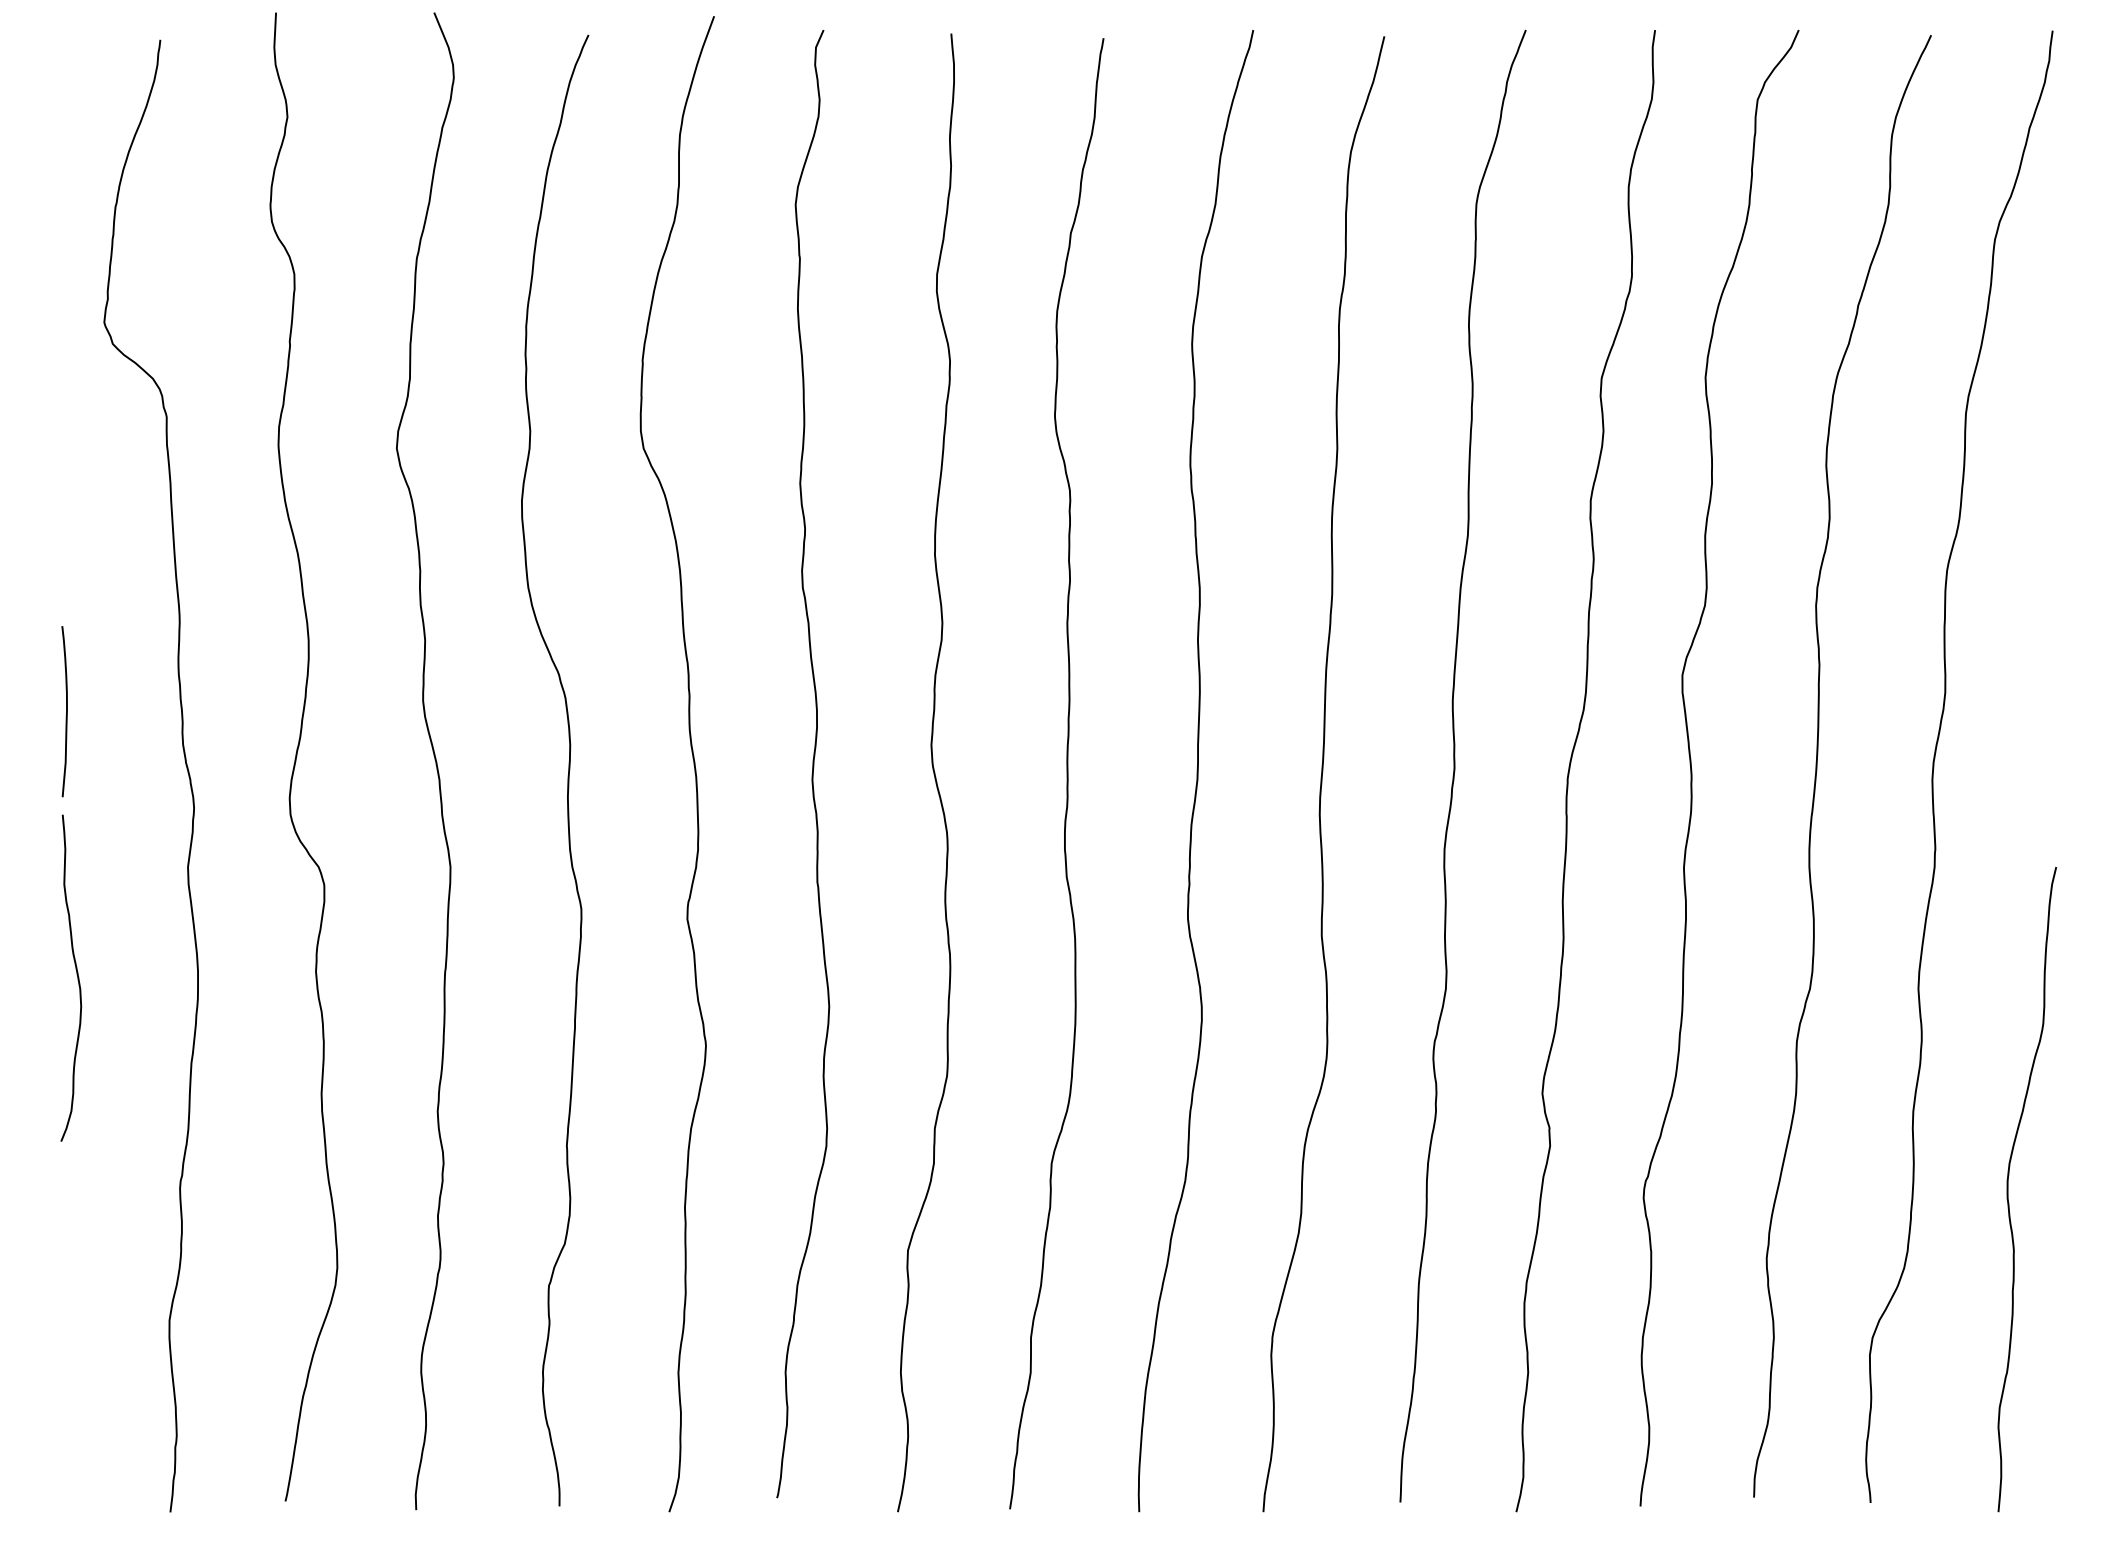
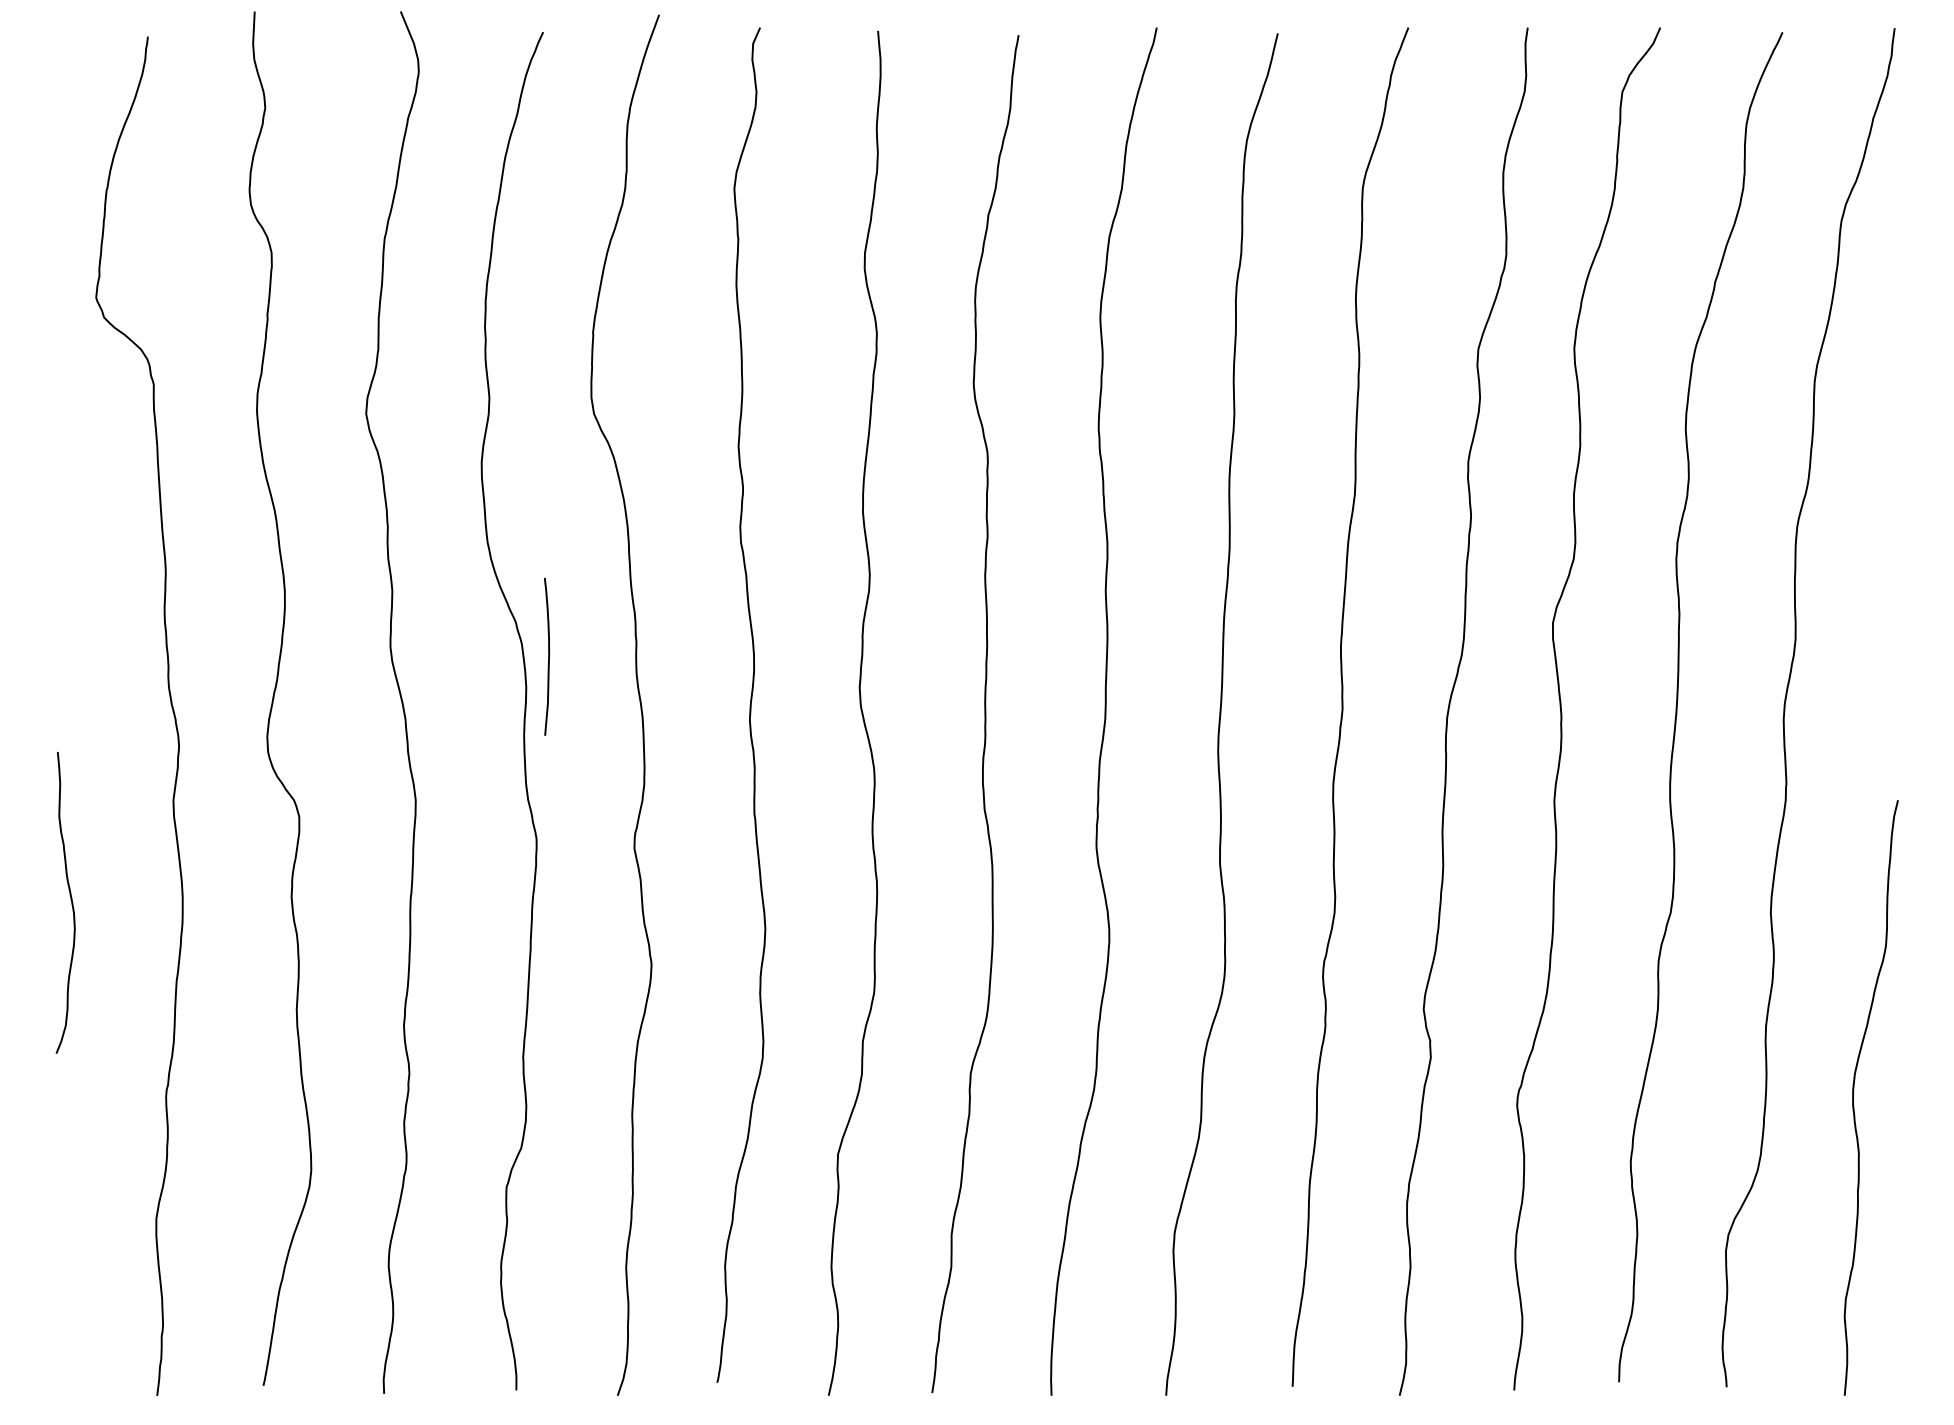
curve: (66, 711) -> (548, 656), moved

